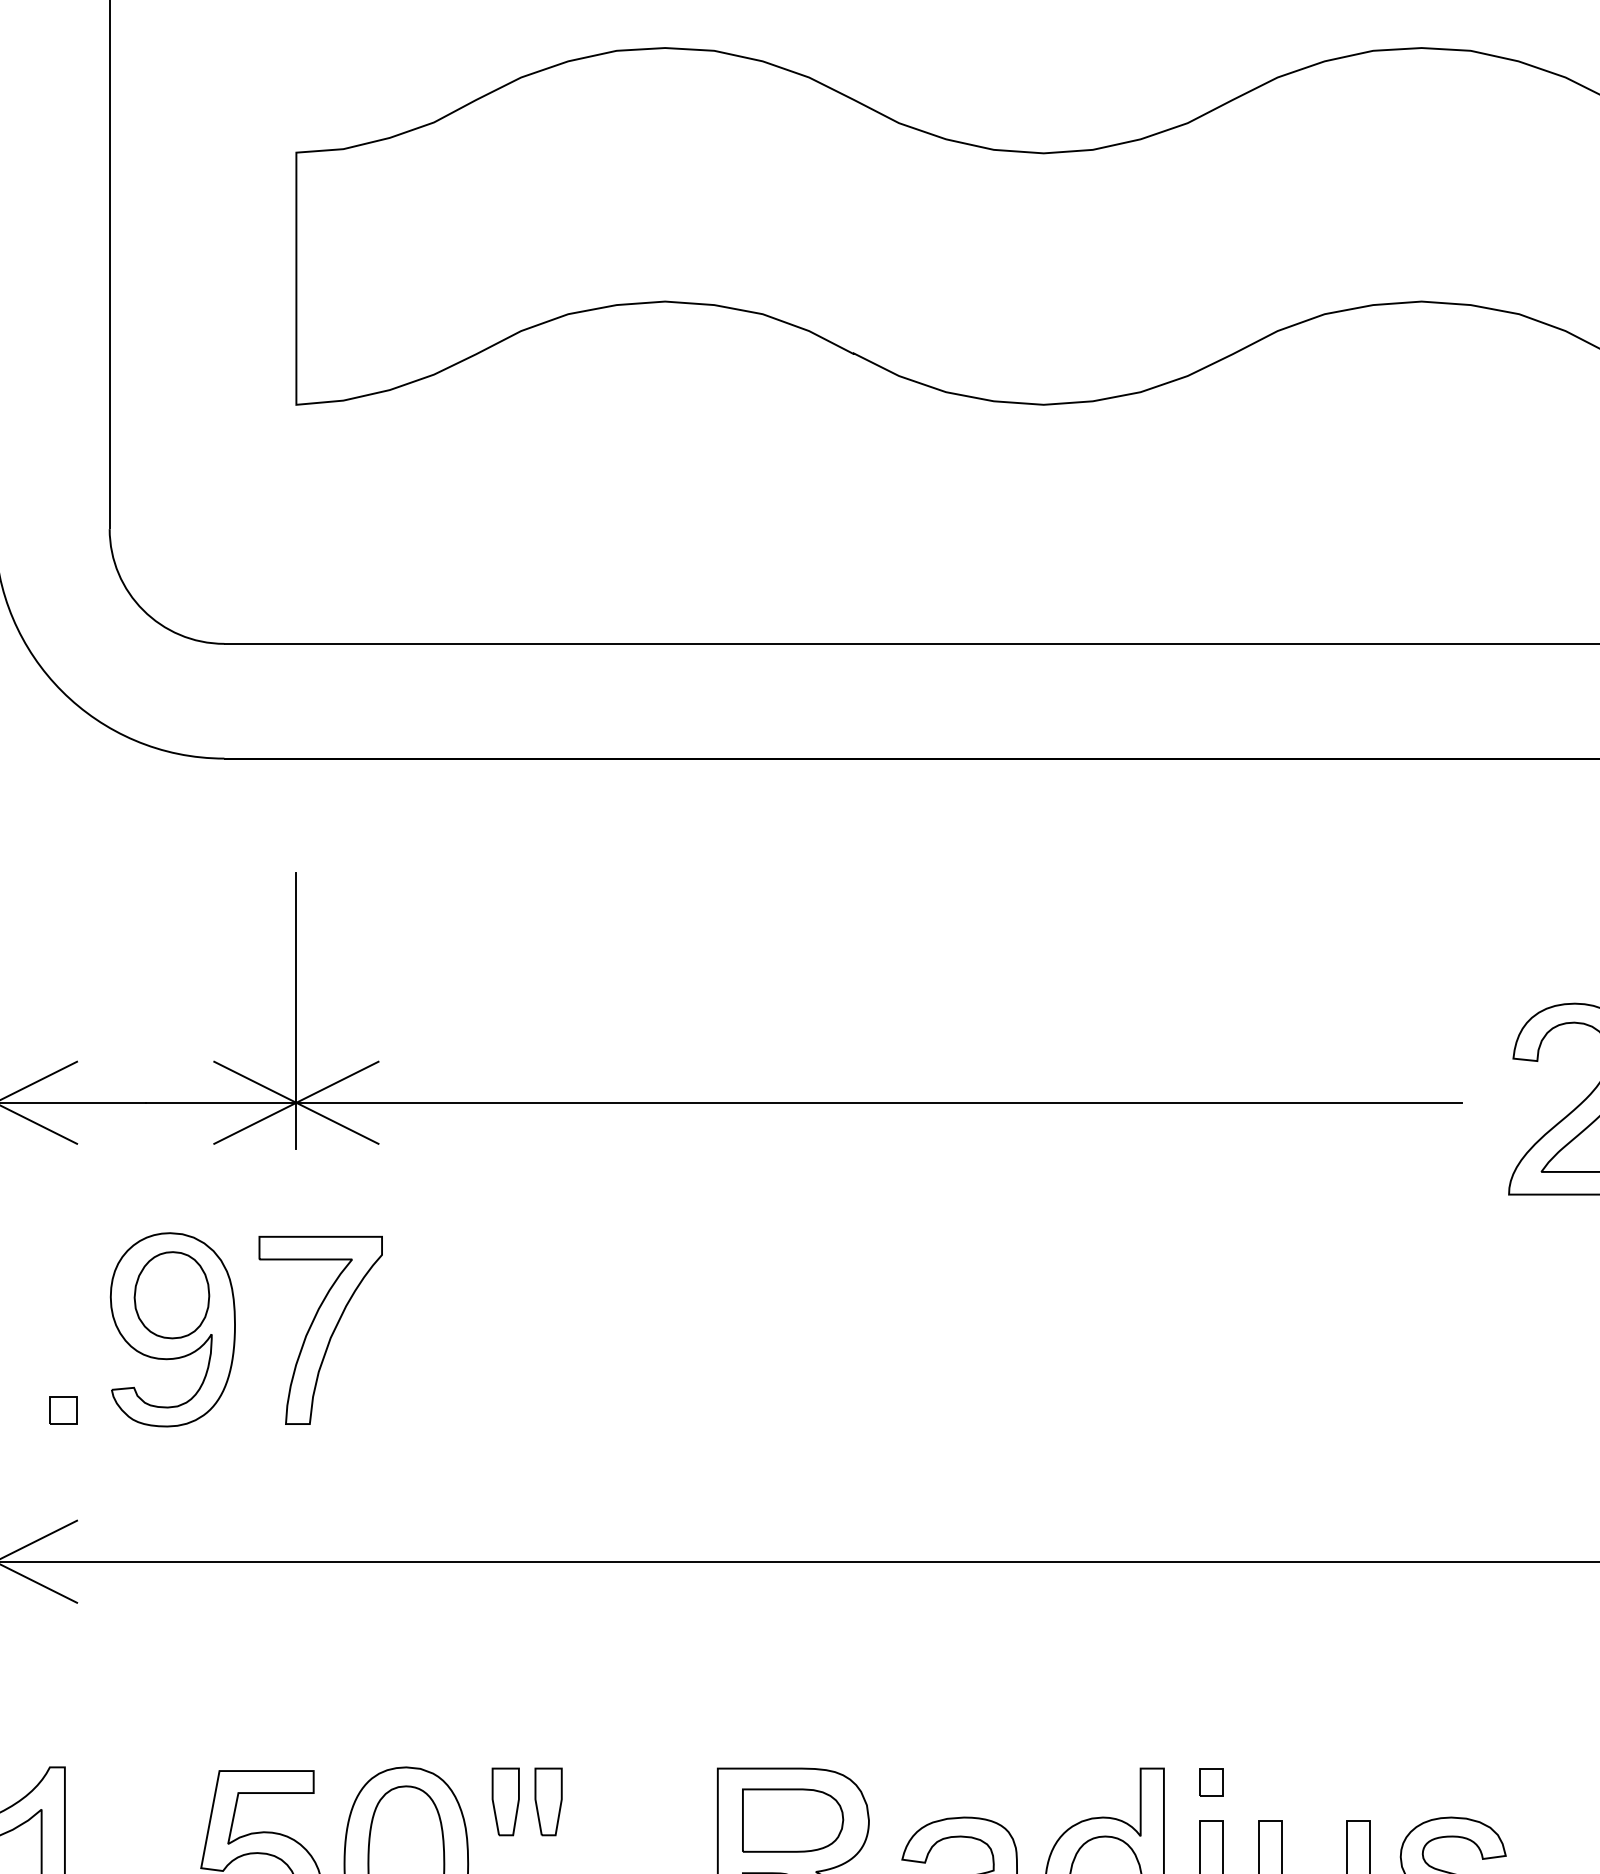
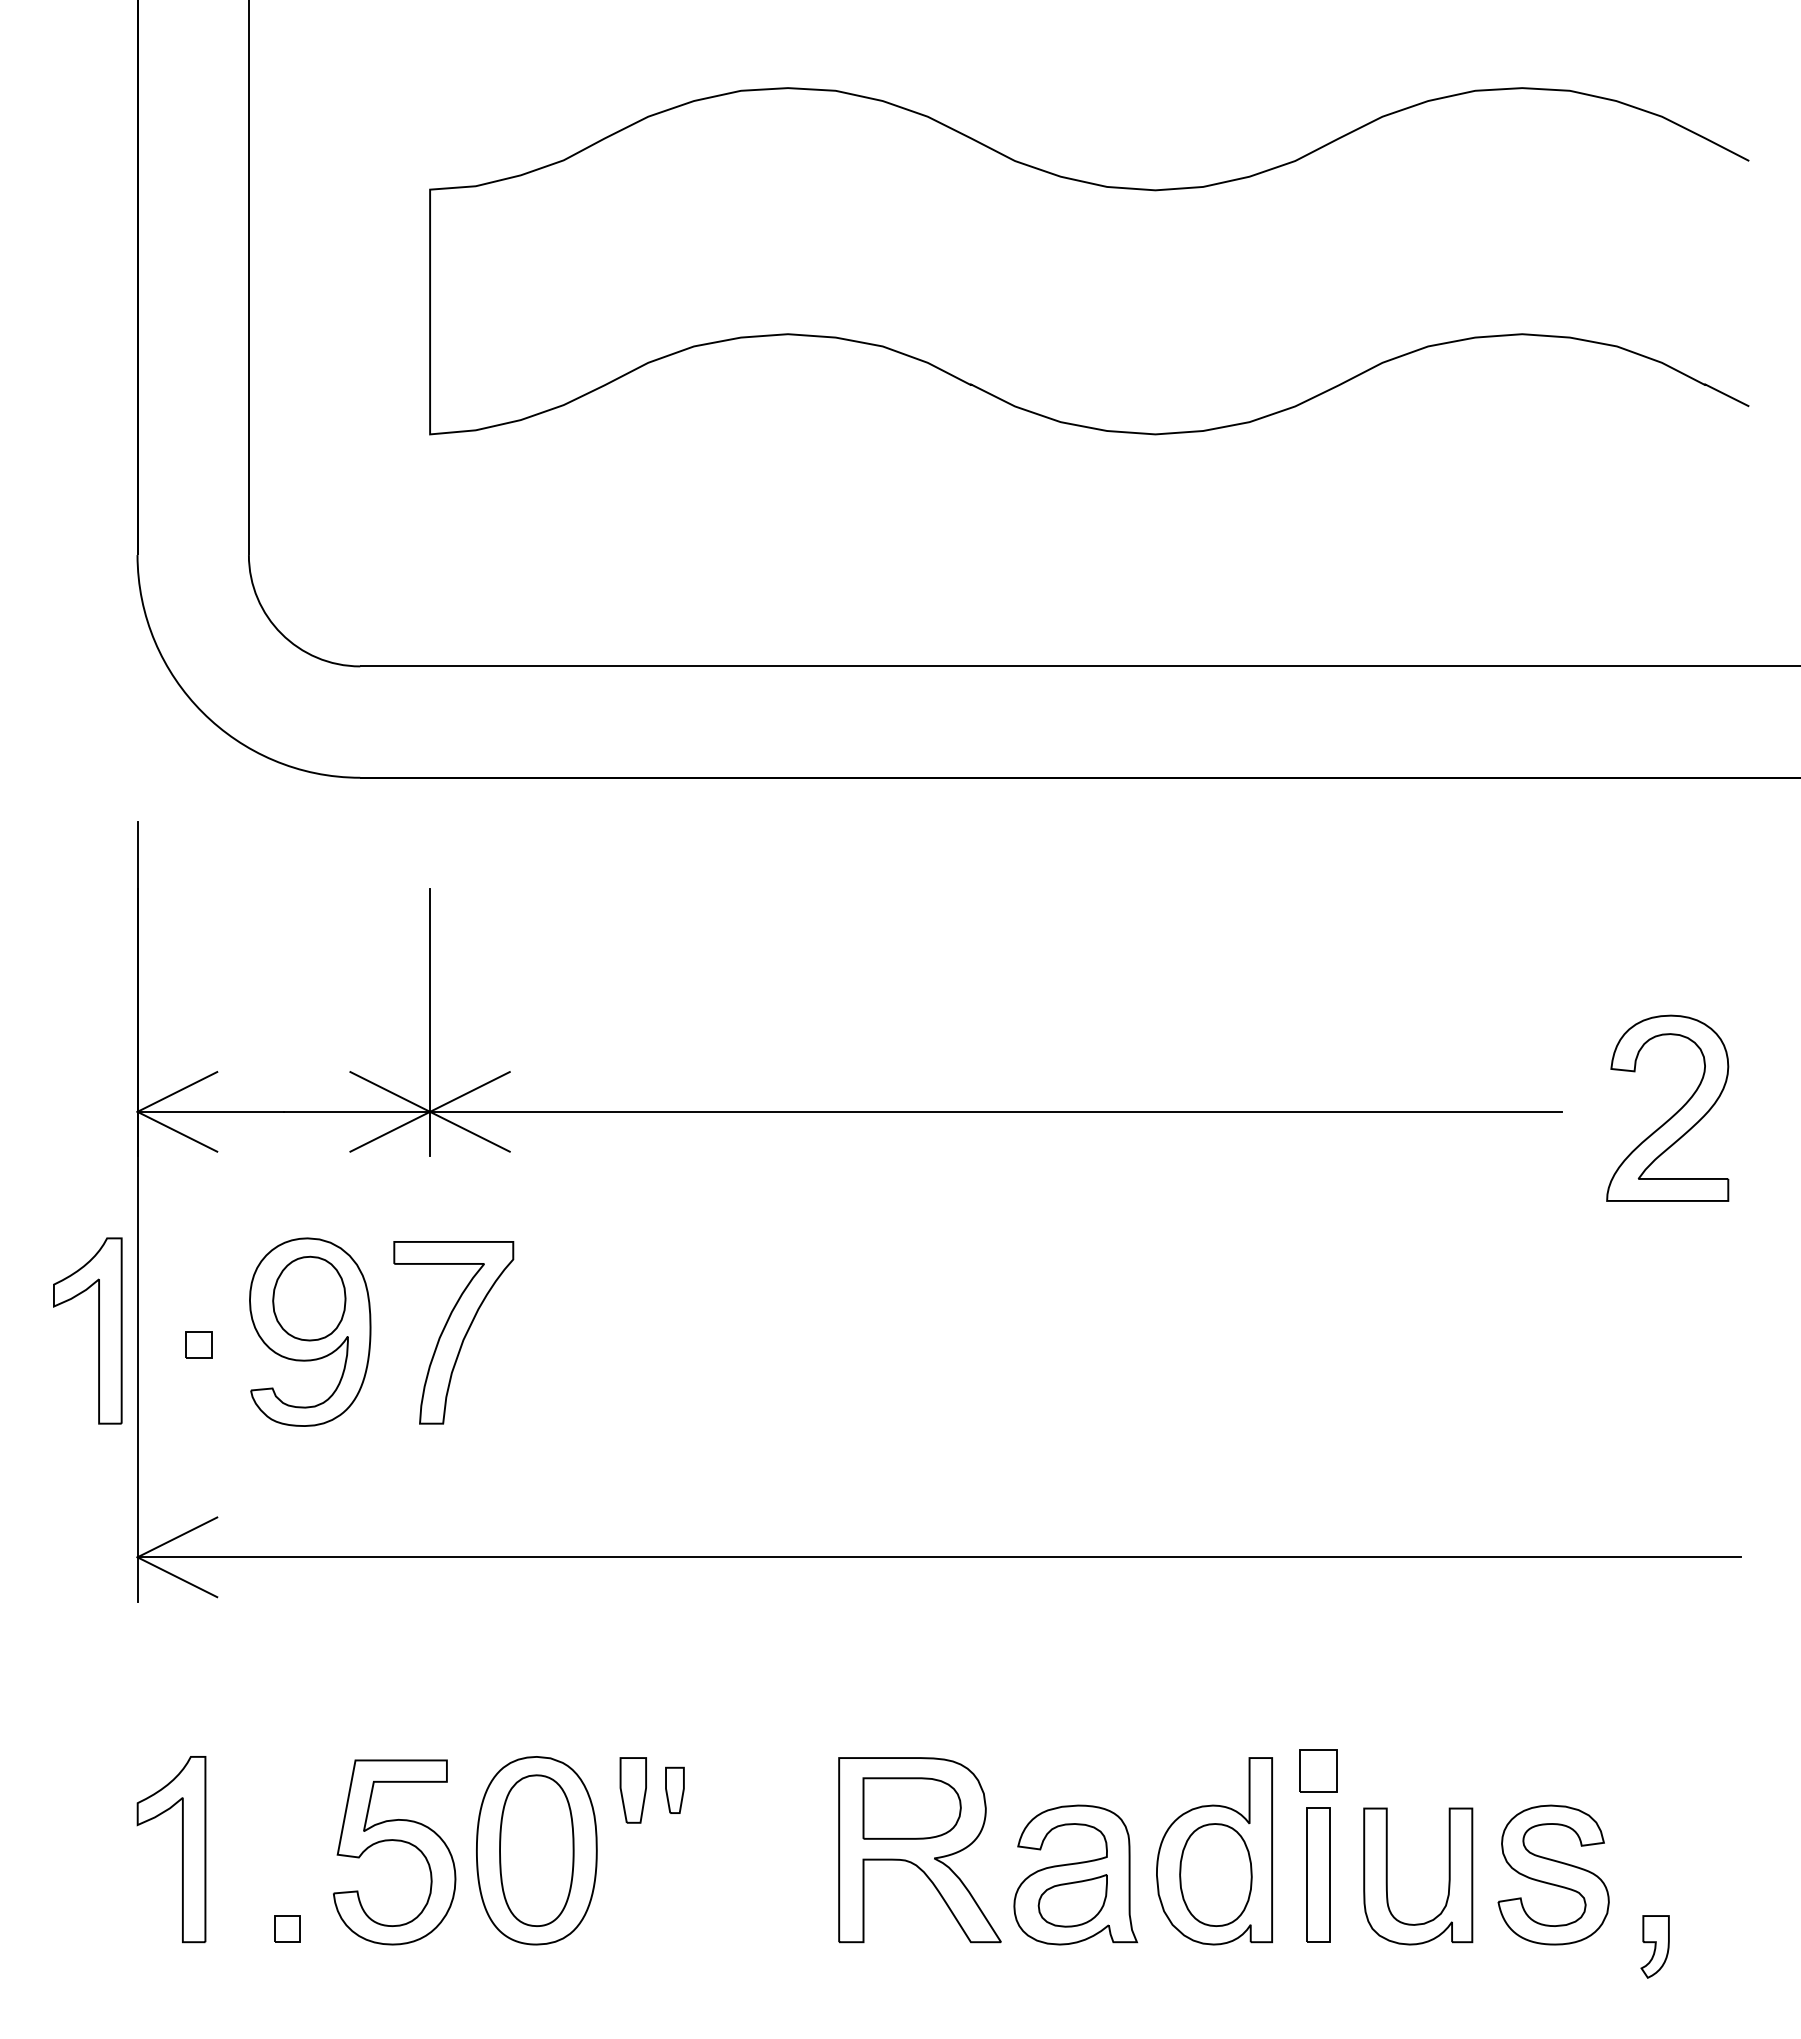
part: (62, 1410) -> (198, 1344), moved
part: (1211, 1781) -> (1318, 1770), size x1.6
part: (548, 1802) -> (674, 1790), size x0.7

